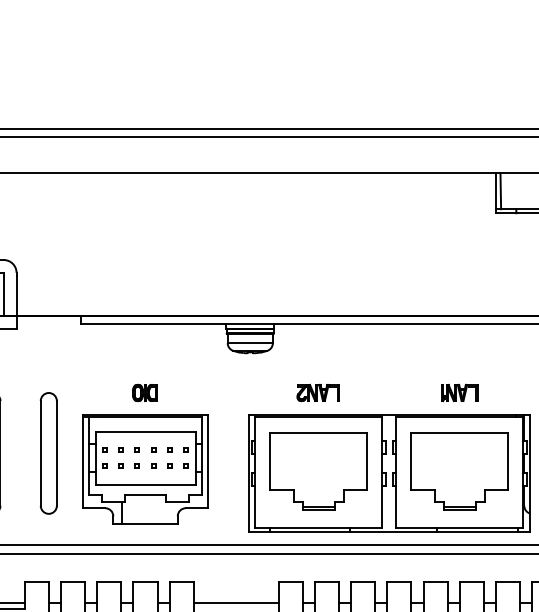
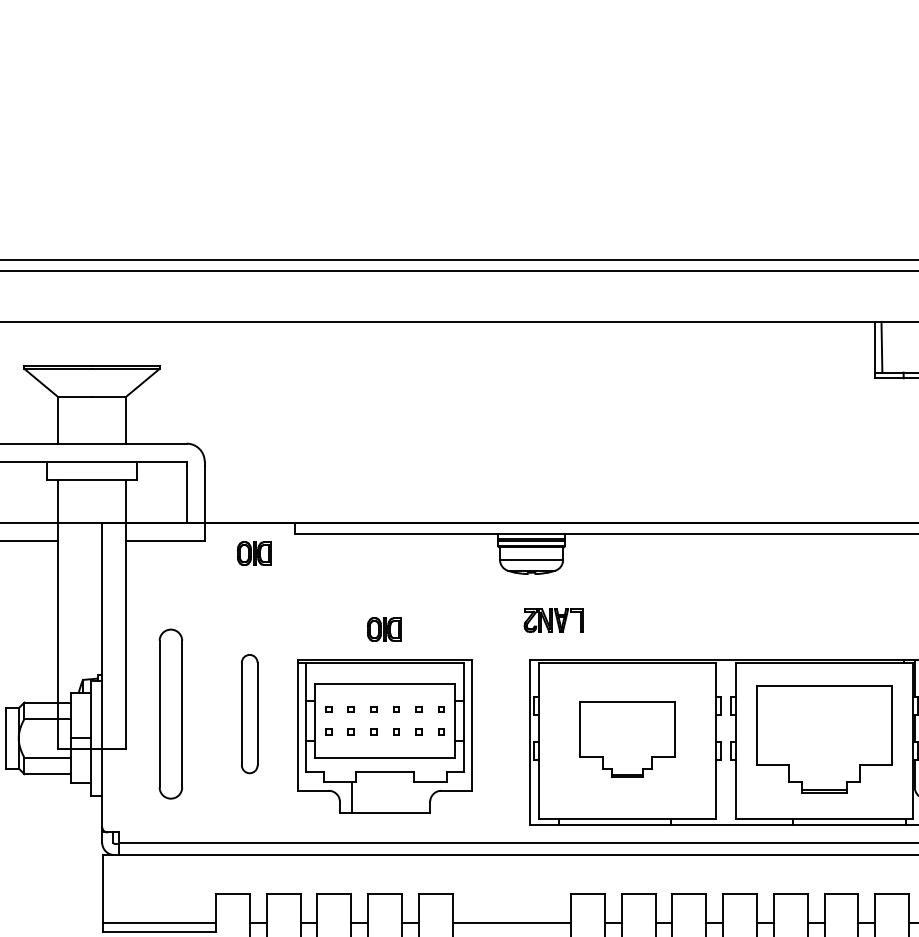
part: (52, 338) -> (254, 553), added
part: (318, 392) -> (553, 620), moved
part: (459, 392) -> (823, 629), removed
part: (48, 452) -> (249, 713), size x0.7
part: (318, 471) -> (627, 739), size x0.7

